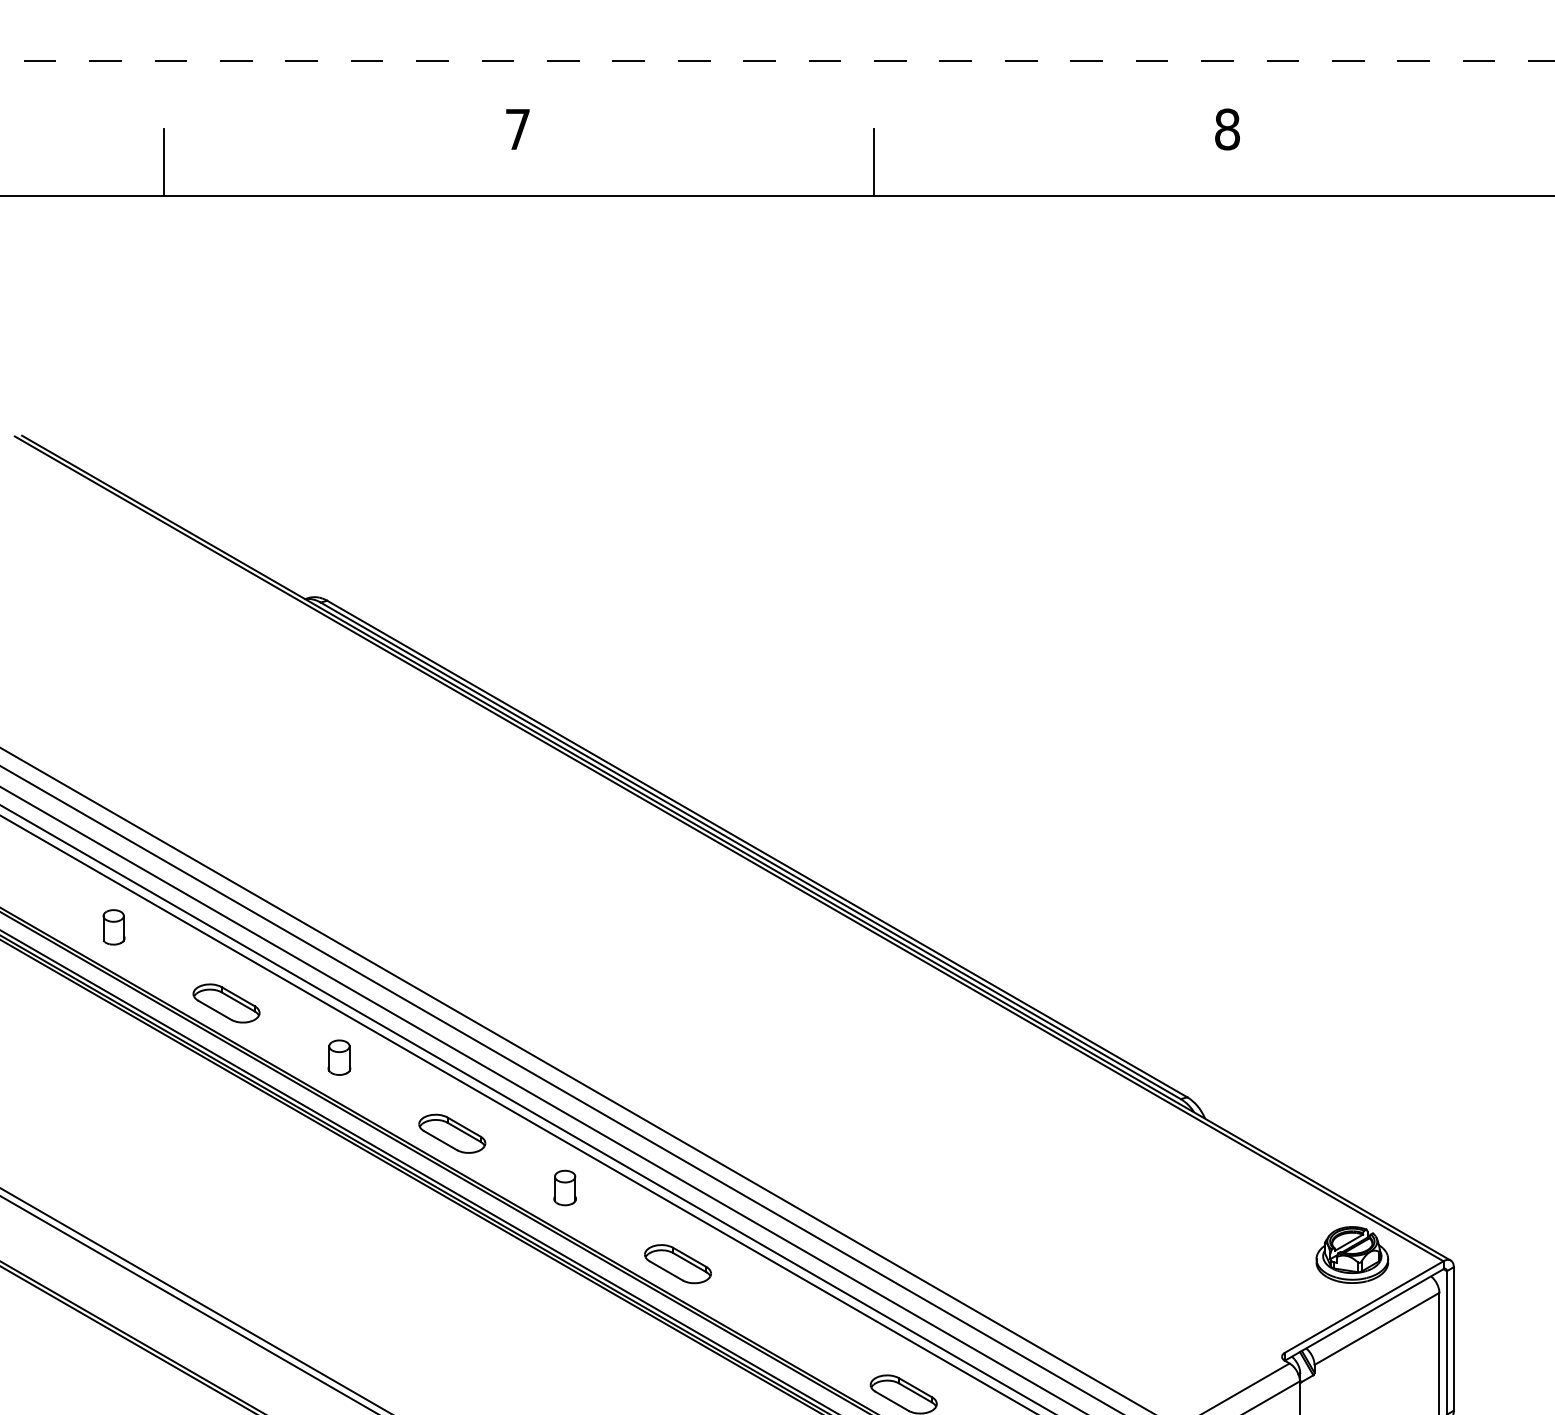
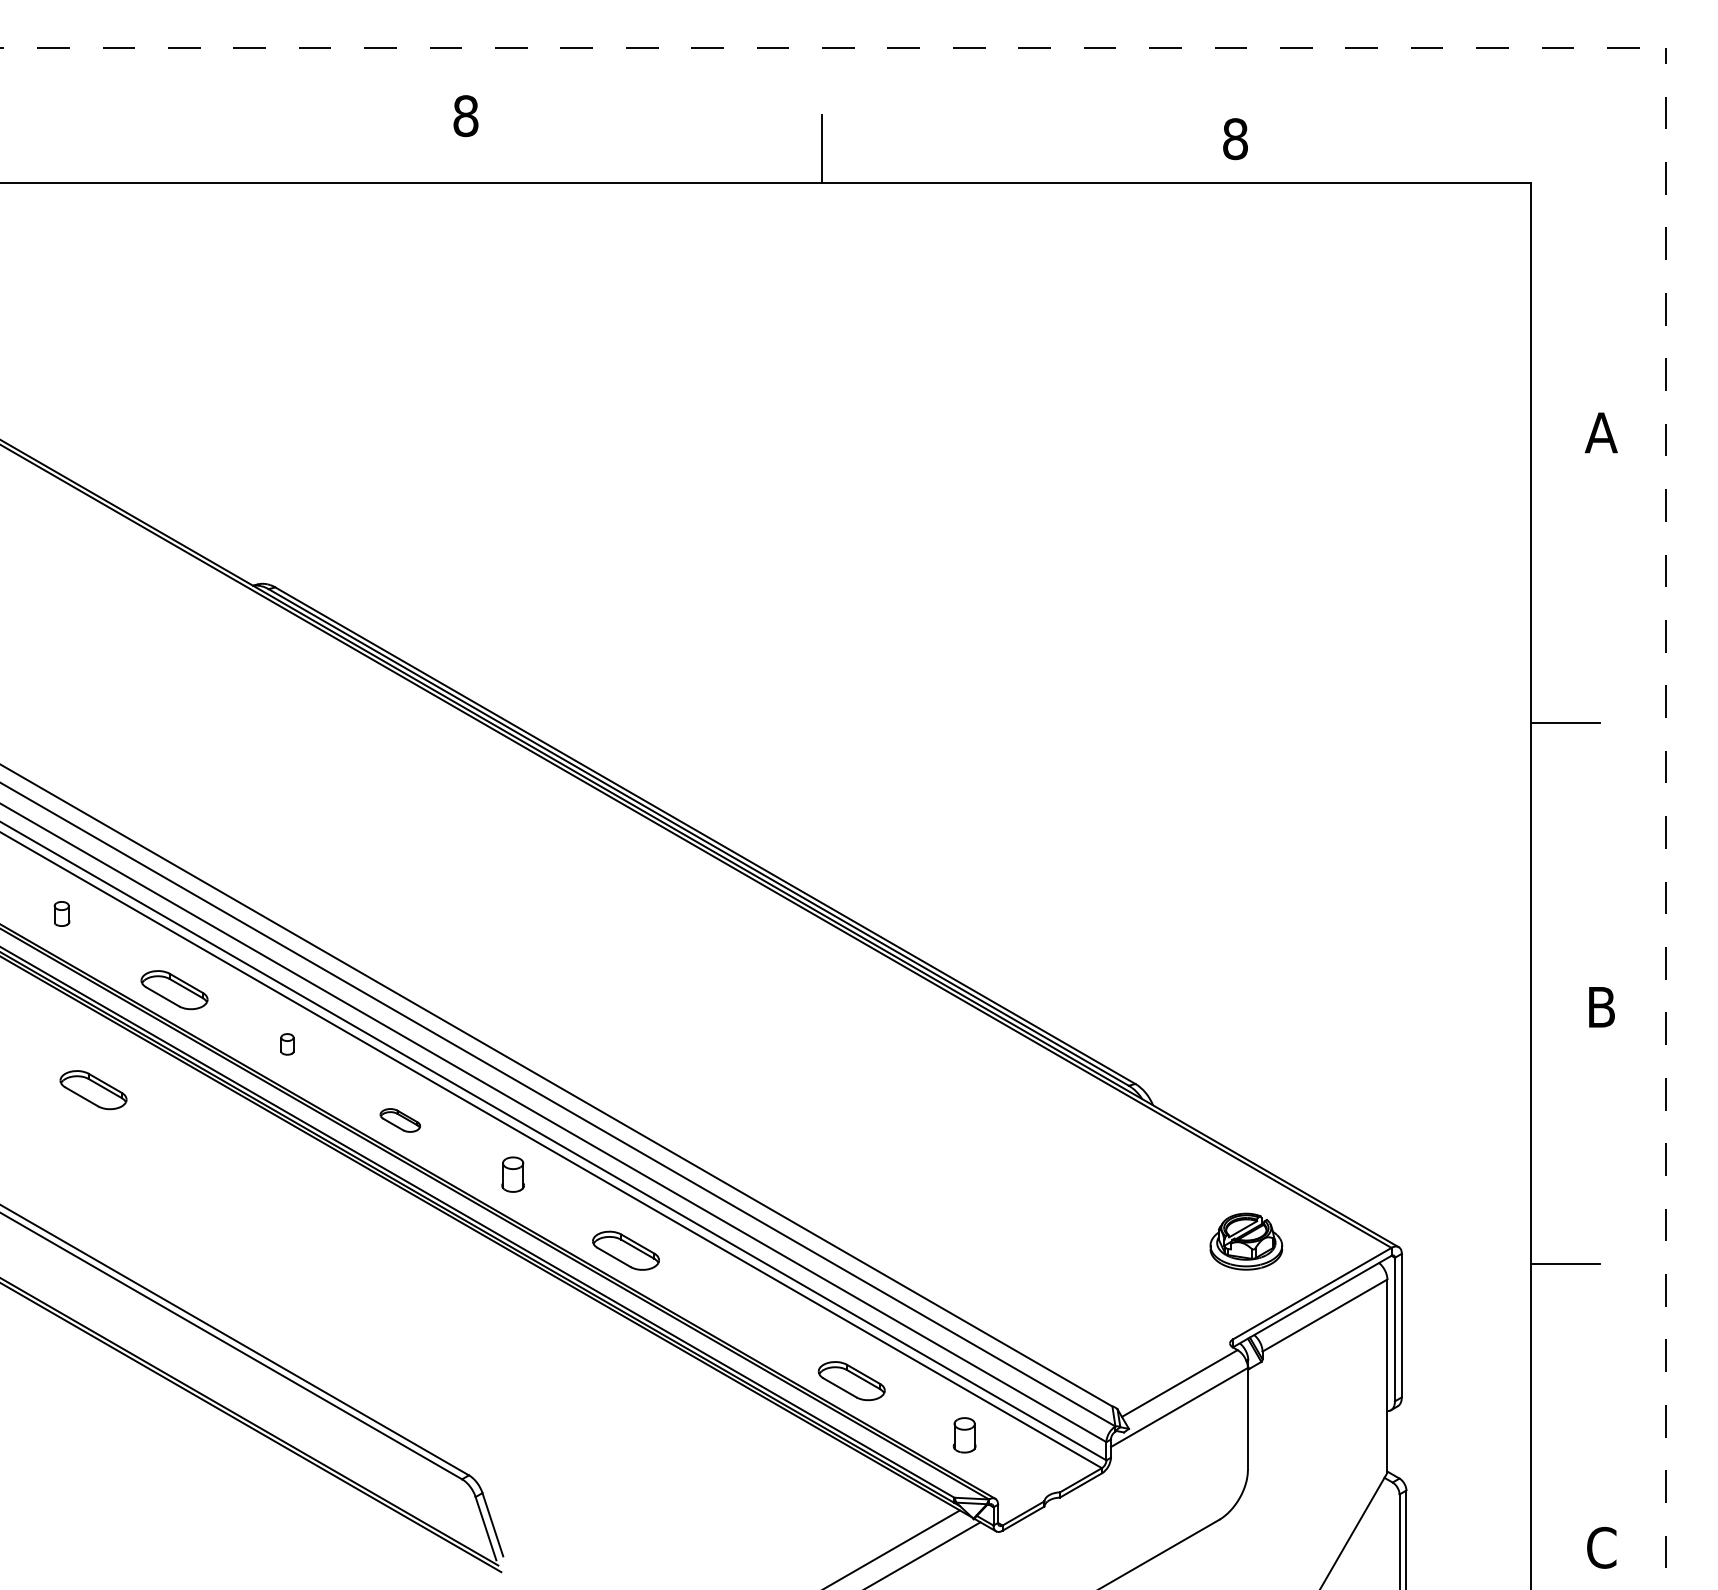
text: (517, 129) -> (465, 116), 7 -> 8
text: (1227, 129) -> (1235, 139), moved
line: (164, 161) -> (112, 148), removed
part: (113, 926) -> (61, 913), size x0.7
part: (339, 1057) -> (287, 1044), size x0.6
part: (145, 1103) -> (93, 1090), added
part: (452, 1133) -> (400, 1120), size x0.6
part: (1352, 1254) -> (1246, 1241), moved

